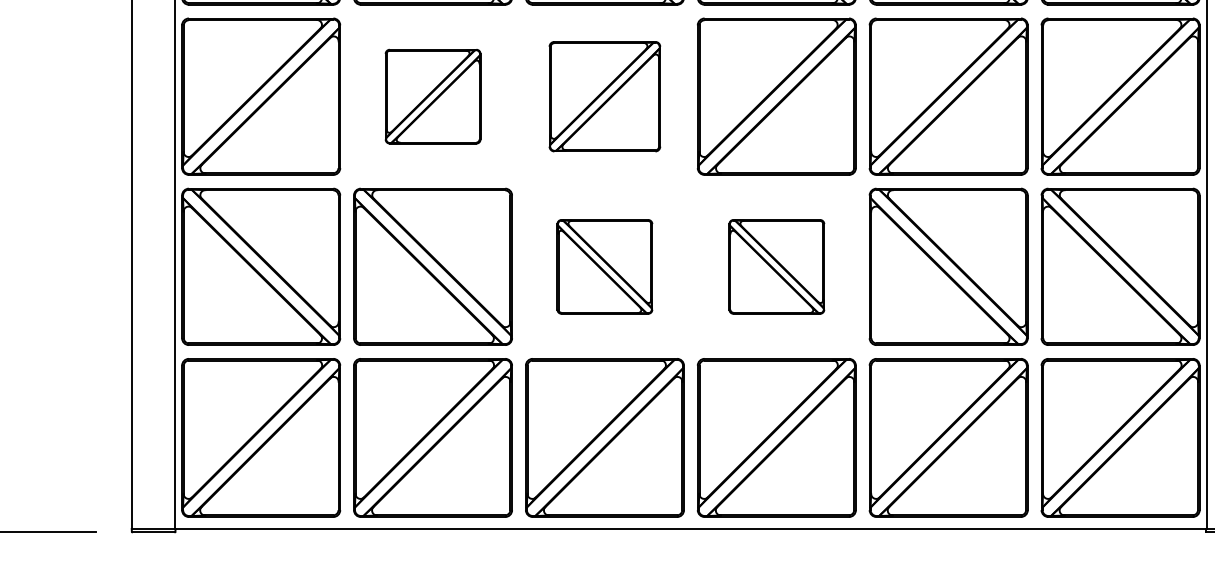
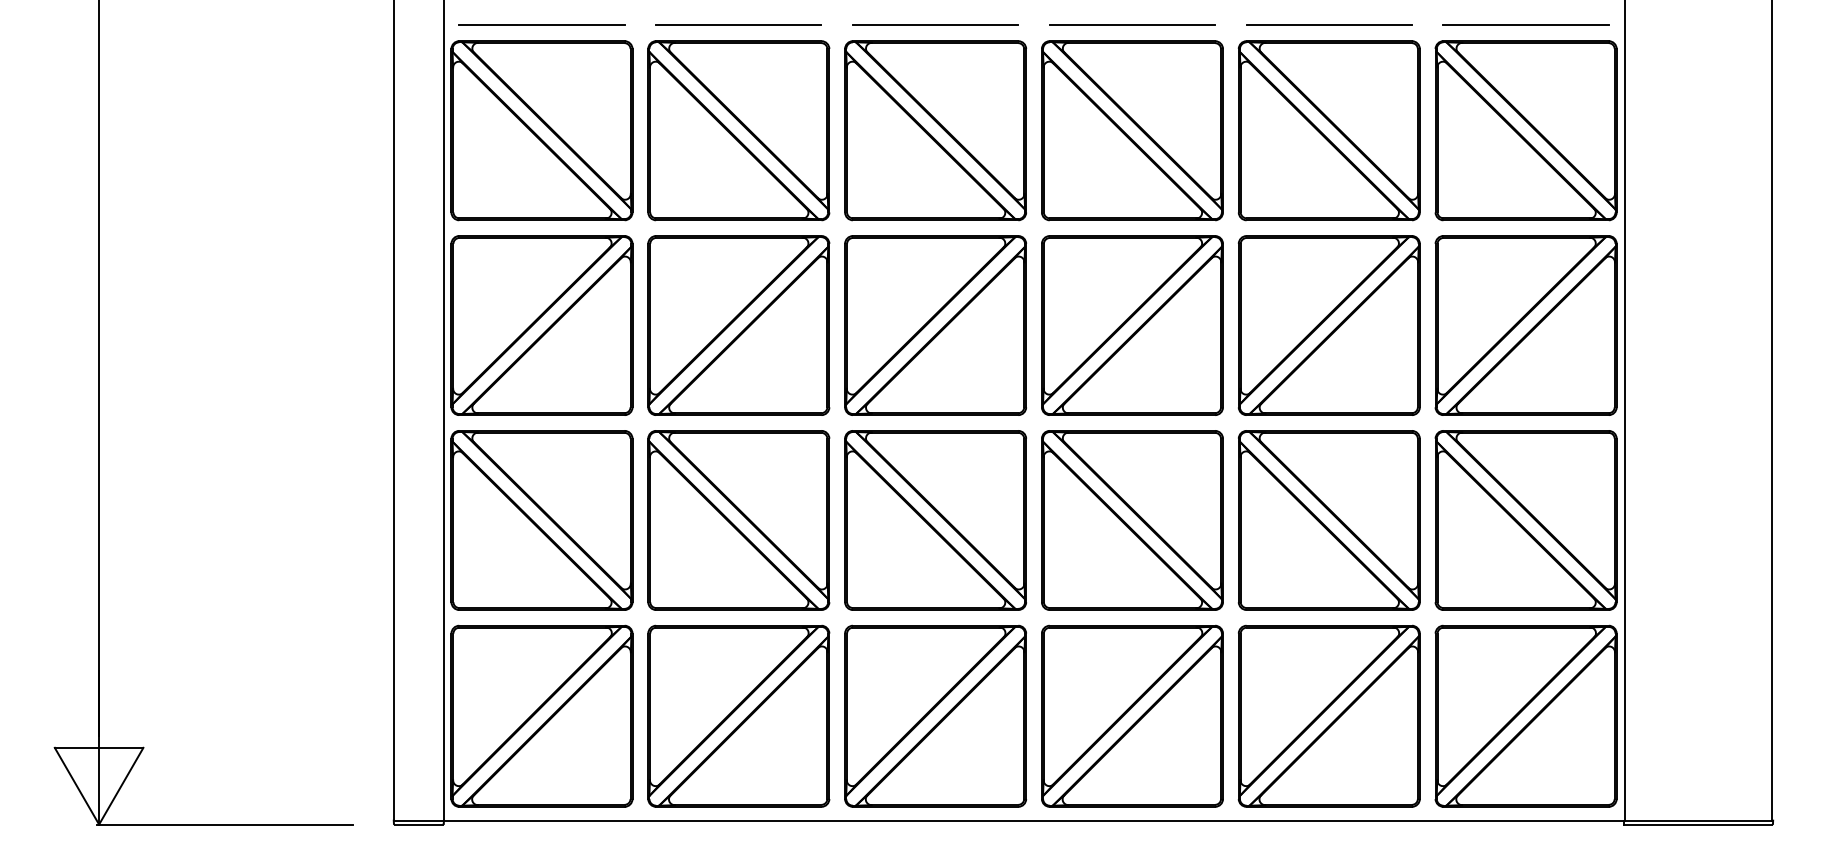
part: (432, 96) -> (738, 325), size x1.67
part: (604, 96) -> (935, 325), size x1.43
part: (604, 266) -> (935, 520), size x1.67
part: (776, 266) -> (1132, 520), size x1.67

